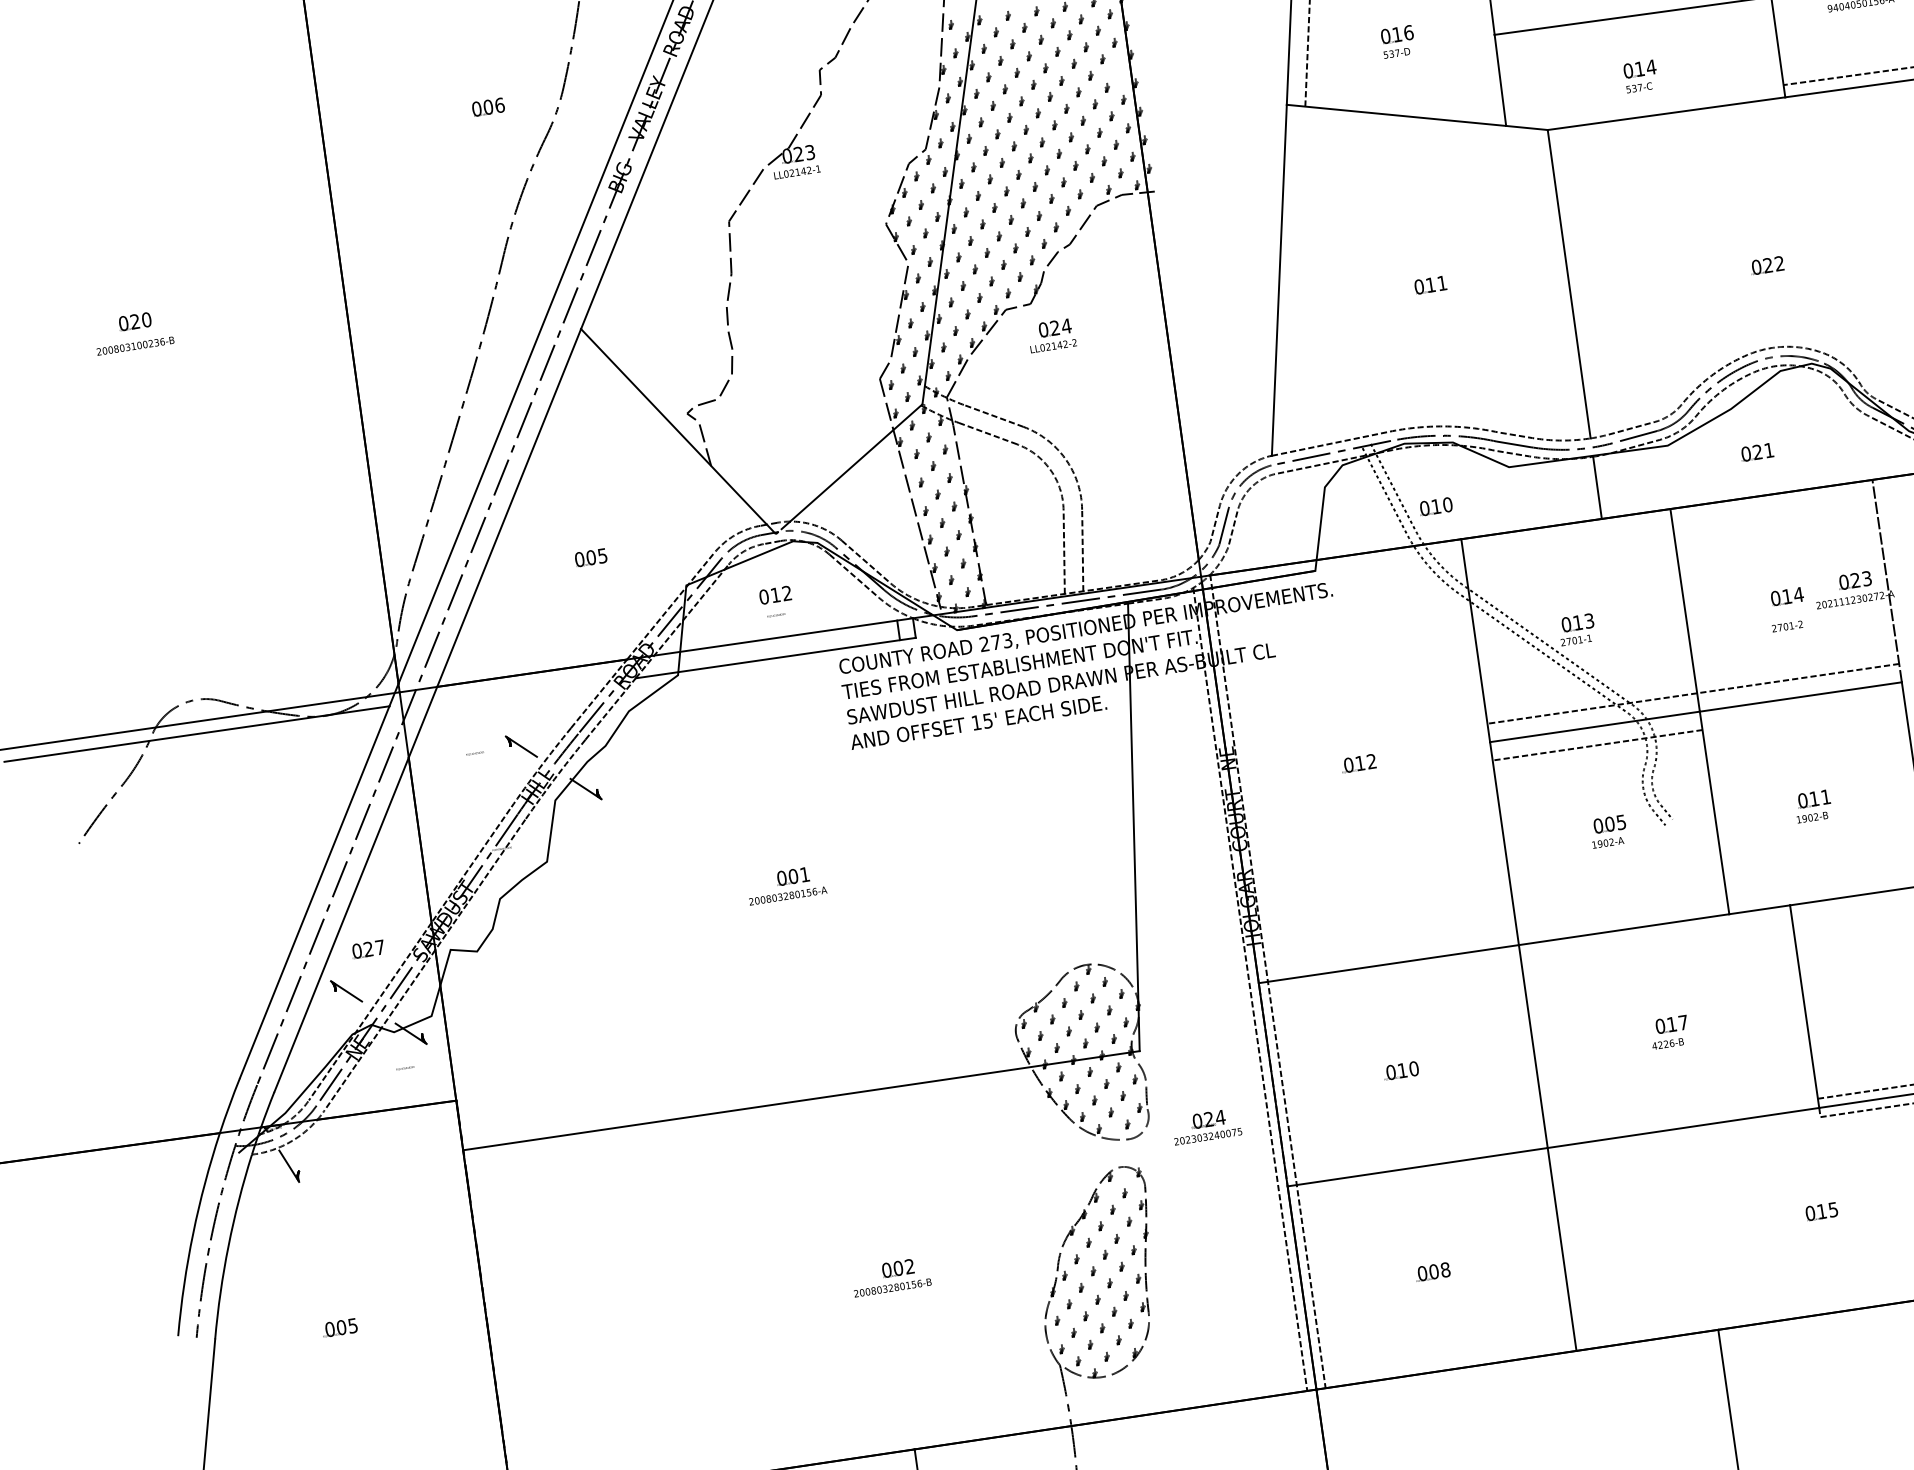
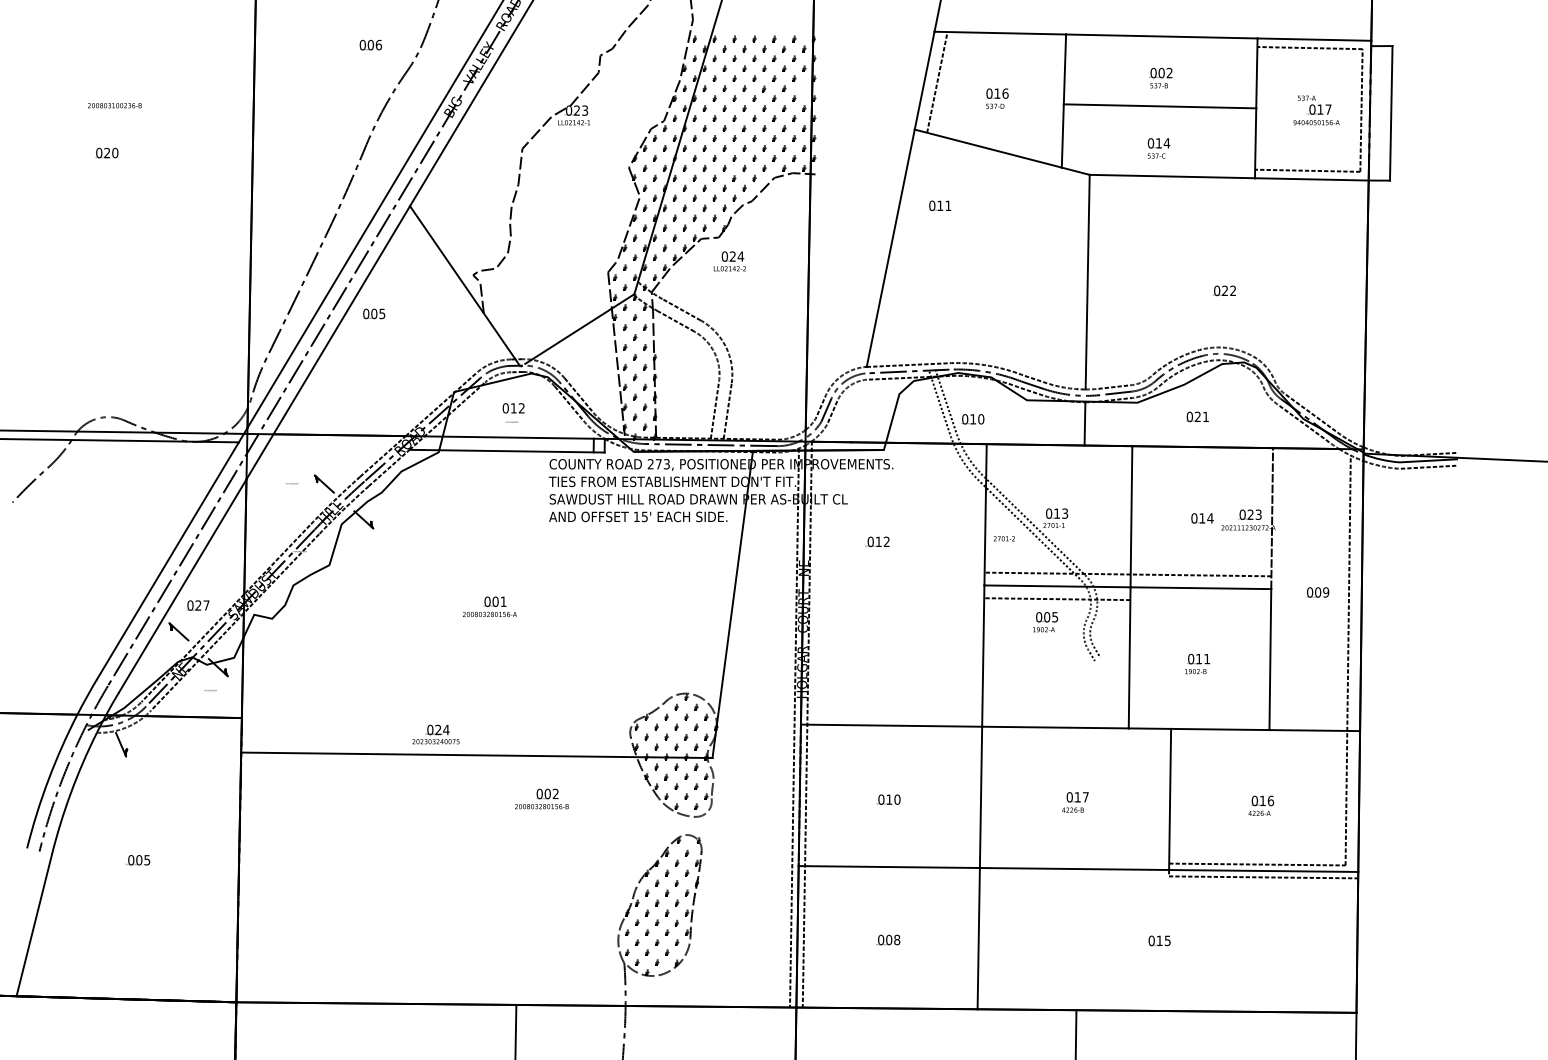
text: (1430, 284) -> (940, 205), moved
text: (134, 345) -> (114, 105), moved
text: (591, 557) -> (374, 313), moved
text: (1787, 626) -> (1004, 538), moved
text: (1358, 763) -> (877, 541), moved
text: (1608, 832) -> (1045, 622), moved
text: (1205, 1126) -> (435, 734), moved
text: (890, 1276) -> (541, 798), moved

